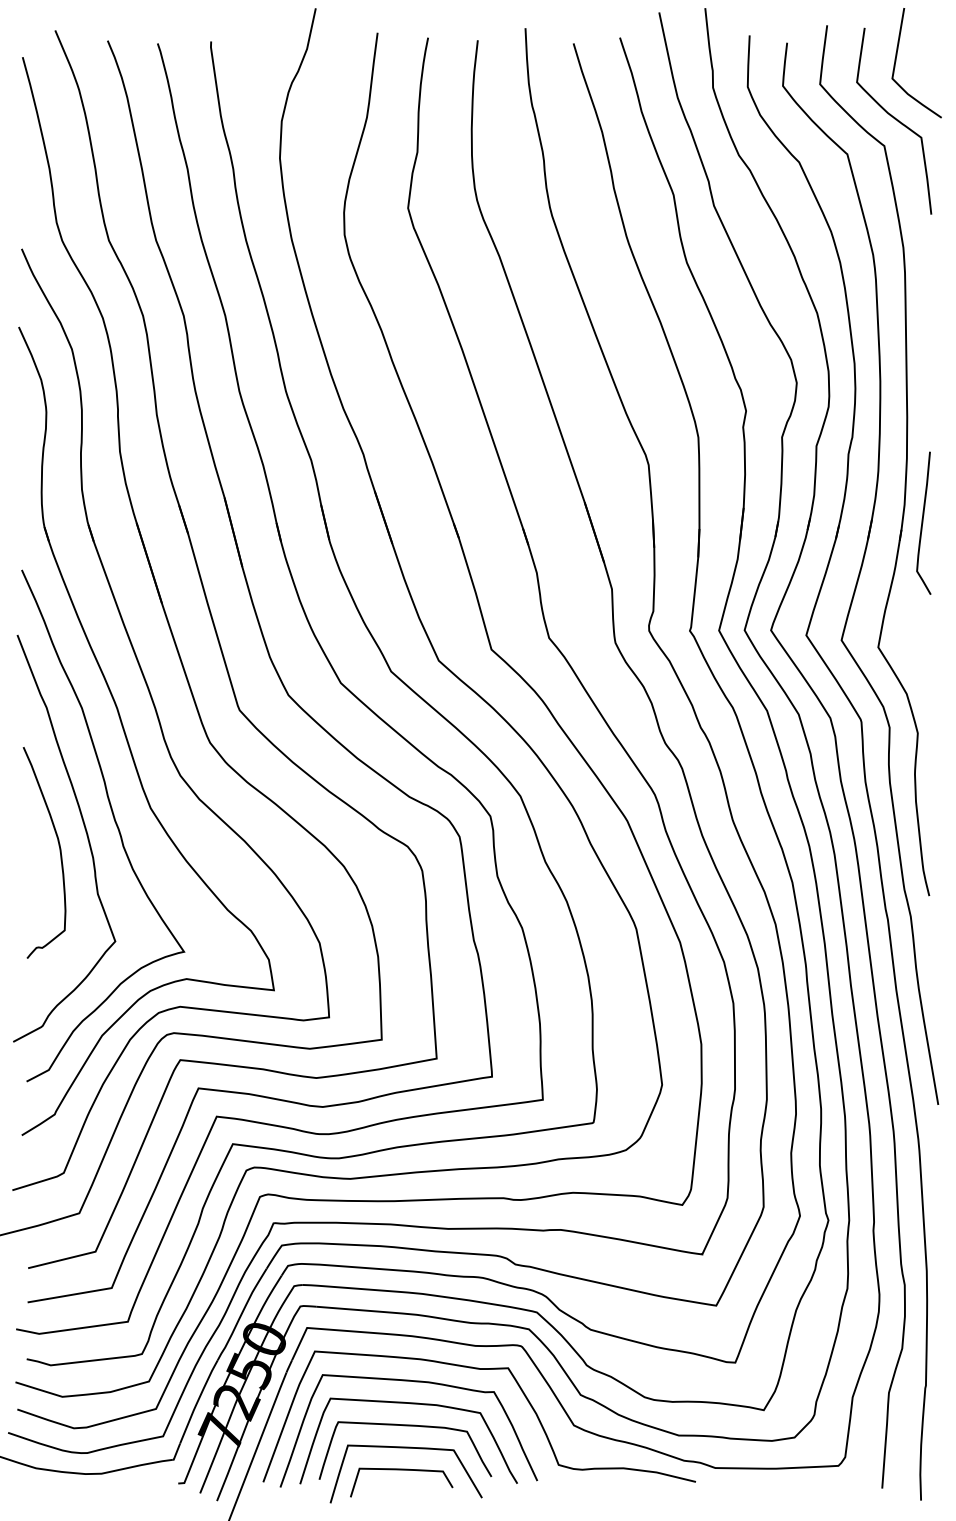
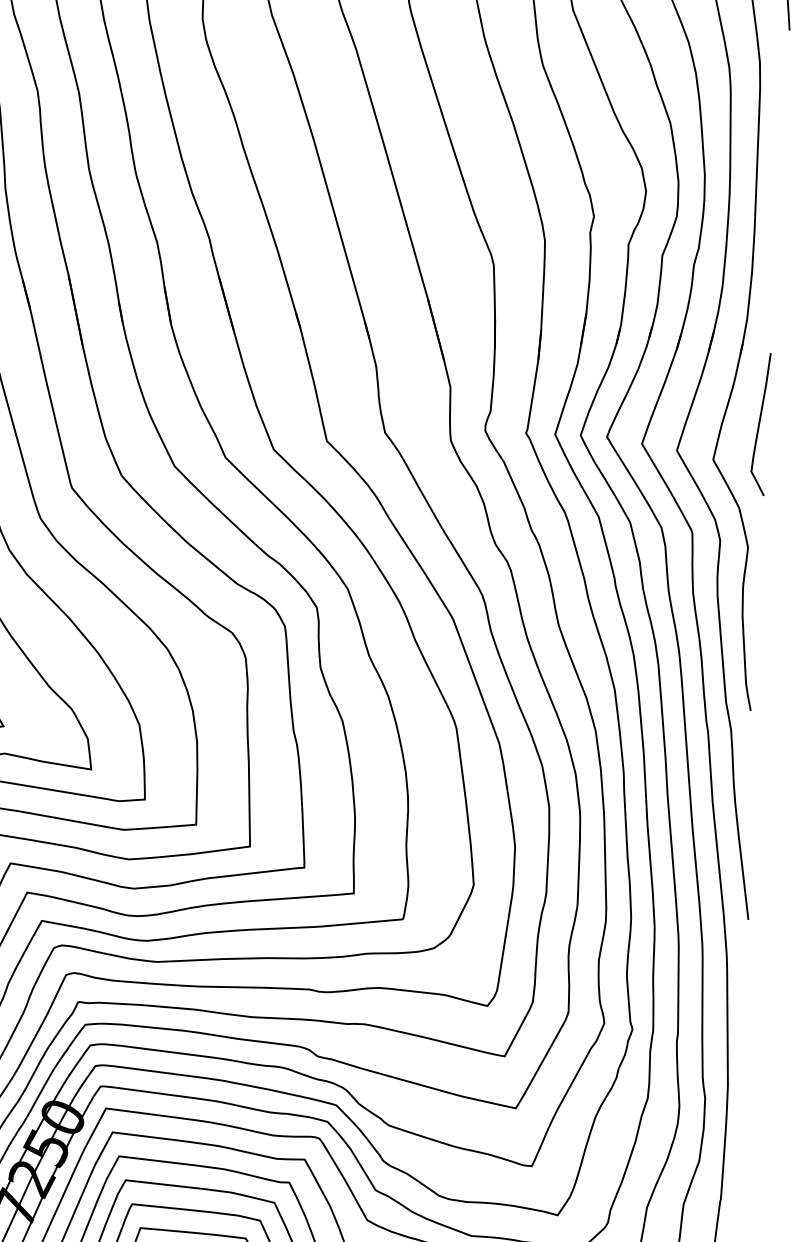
curve: (923, 522) -> (760, 423), moved

